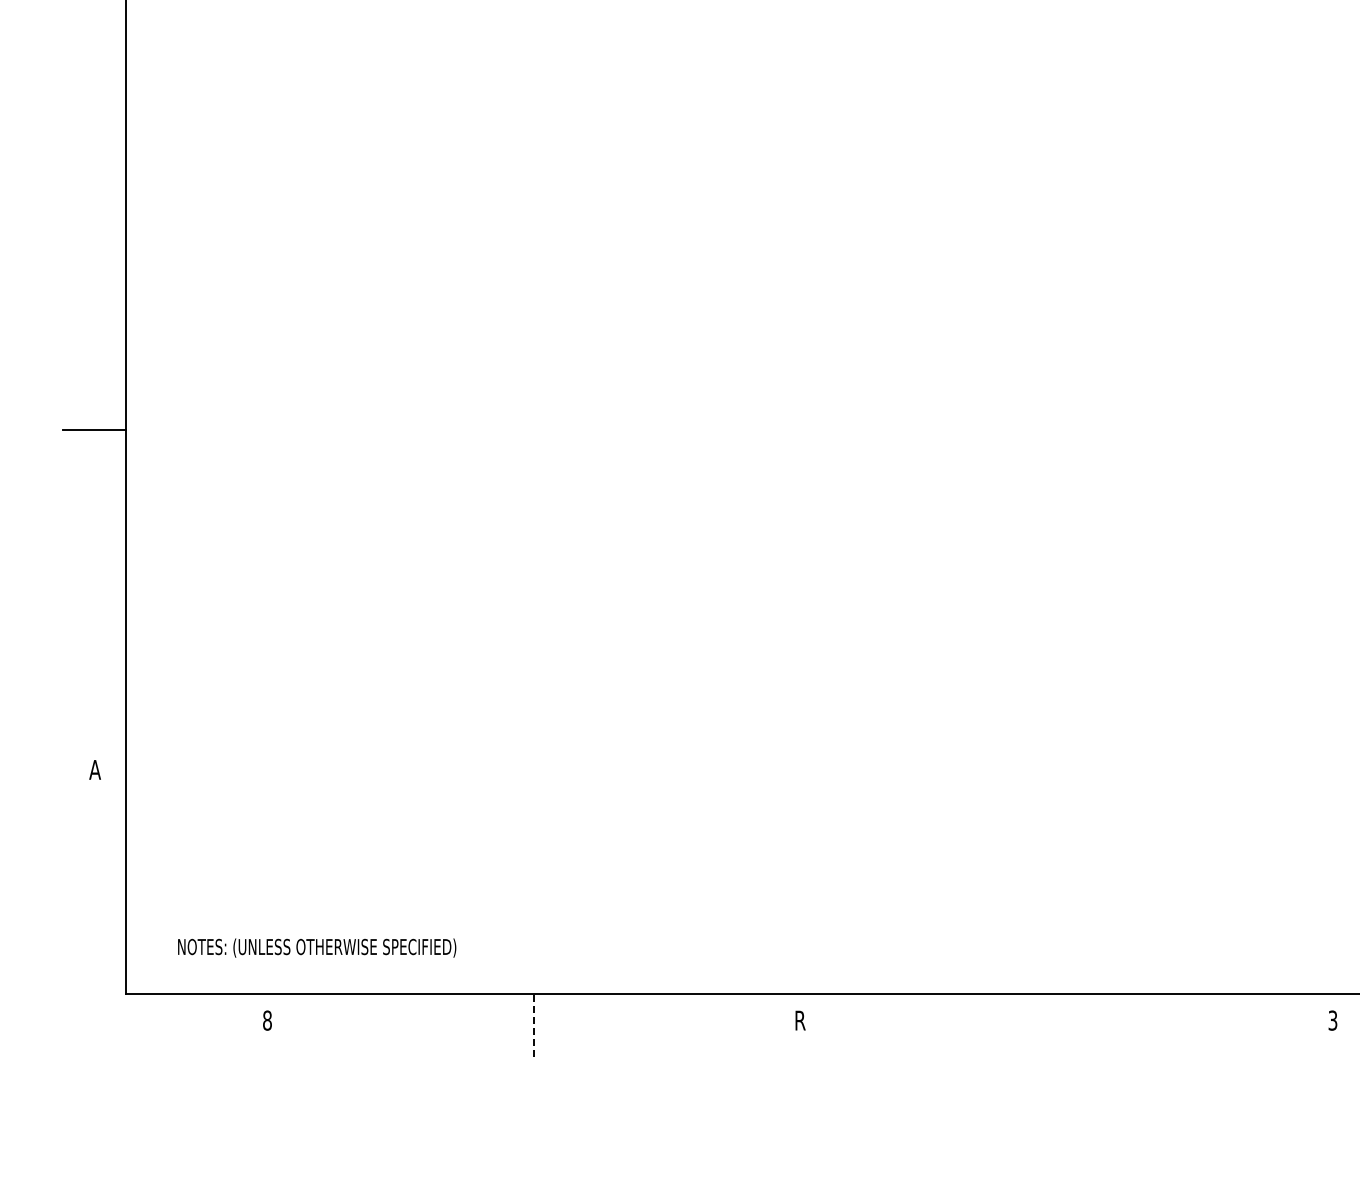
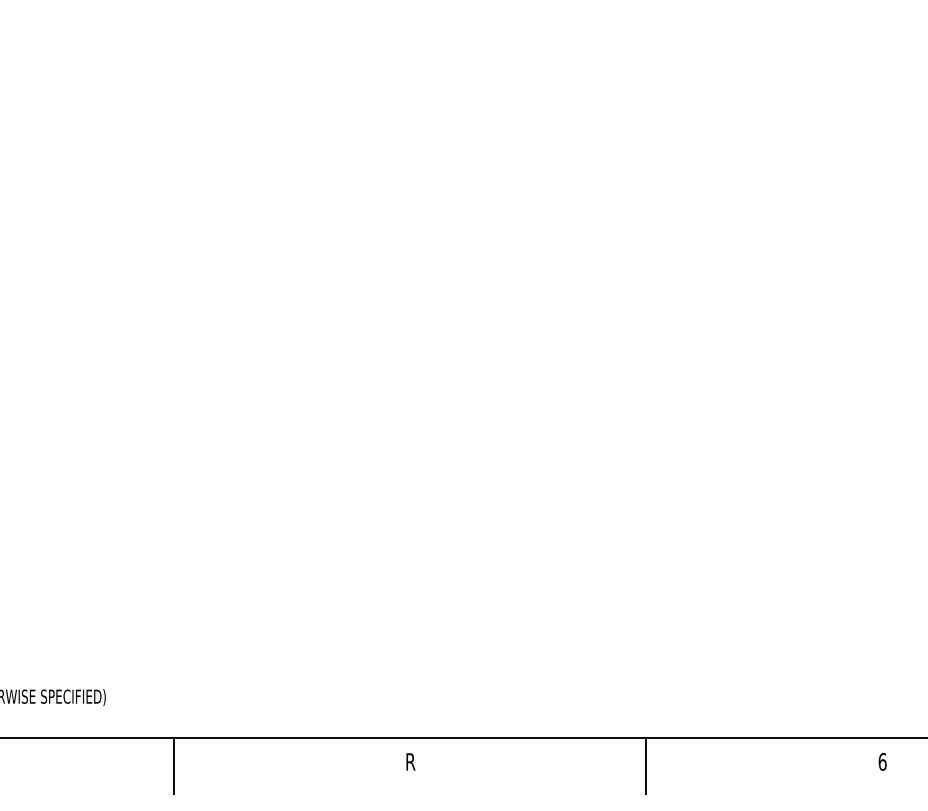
text: (1332, 1020) -> (882, 761), 3 -> 6
line: (533, 1024) -> (174, 765), dashed -> solid
line: (1066, 1025) -> (646, 766), added

